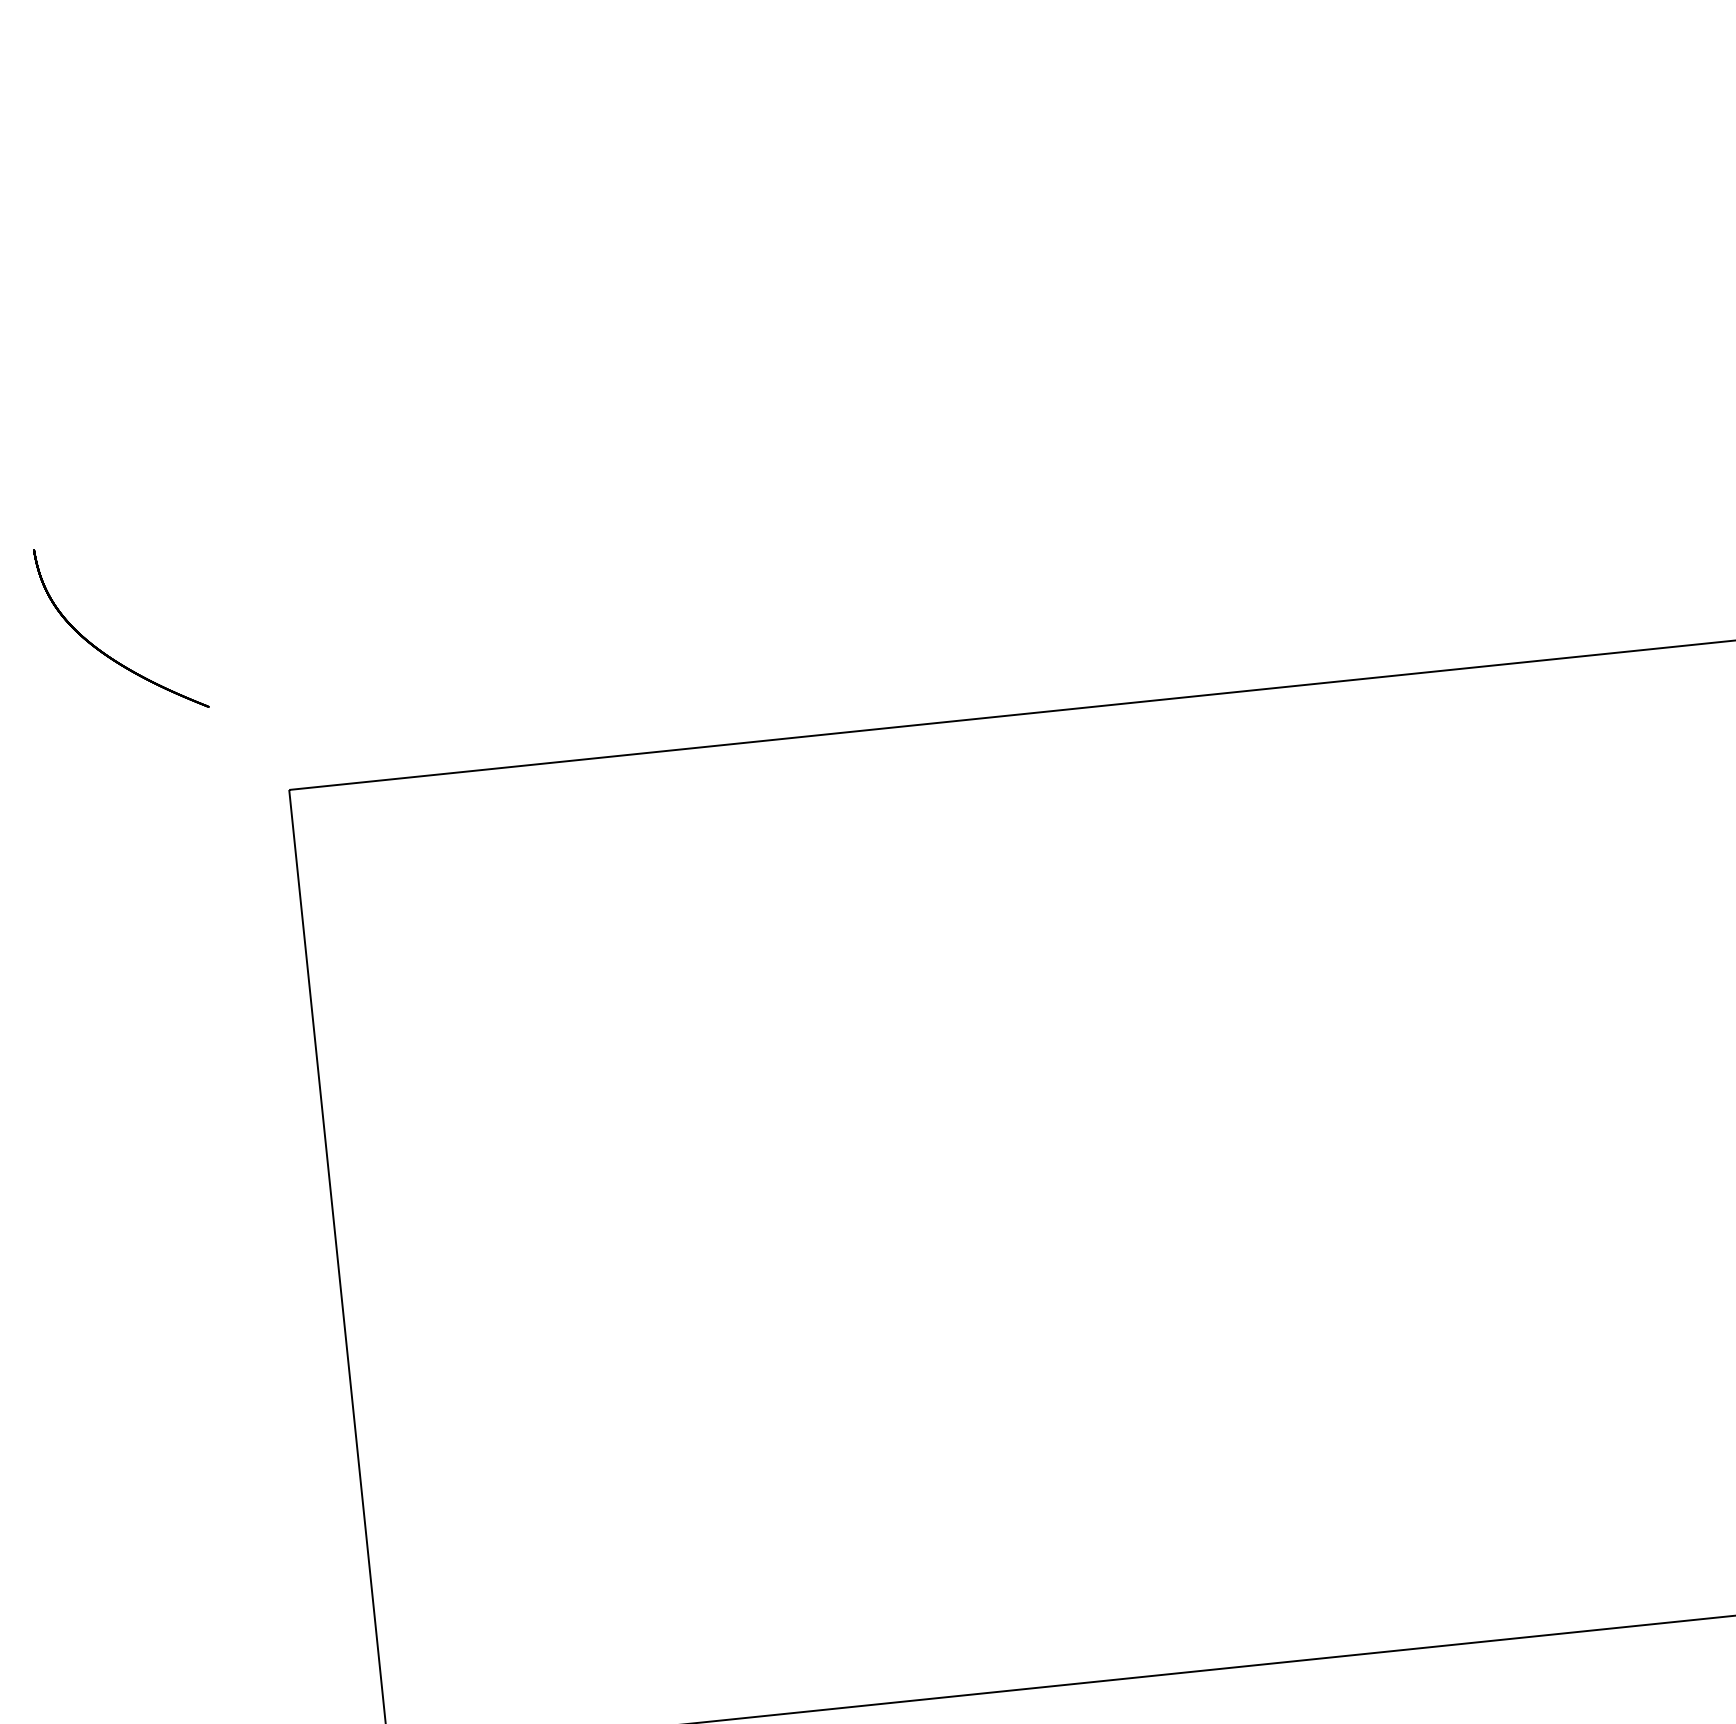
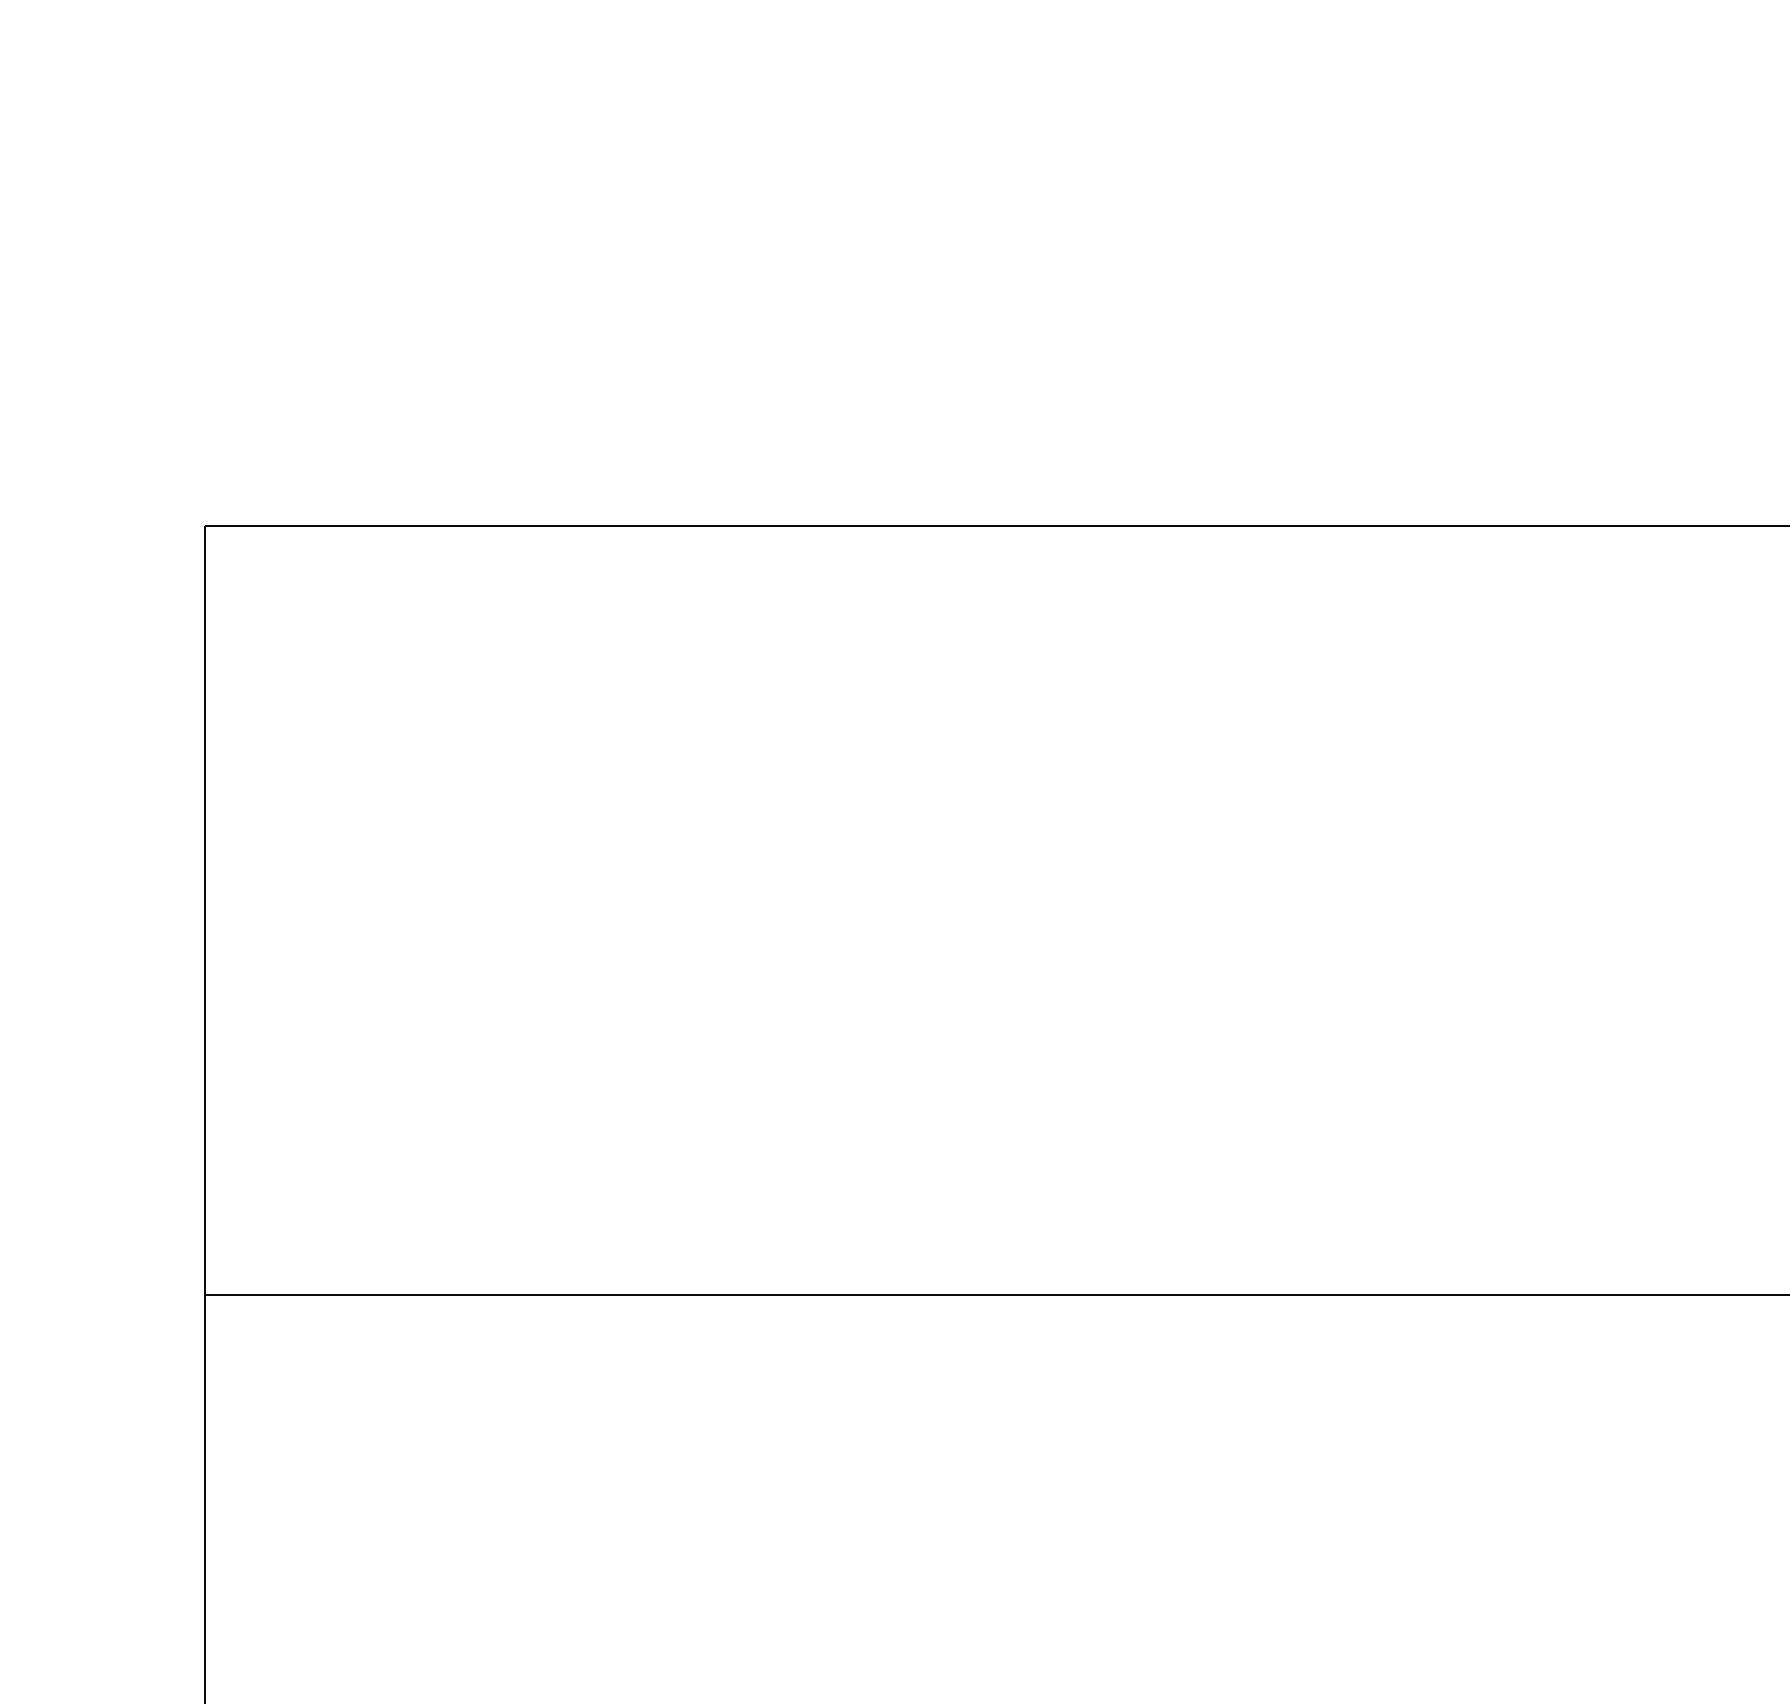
part: (105, 652) -> (71, 402), removed

